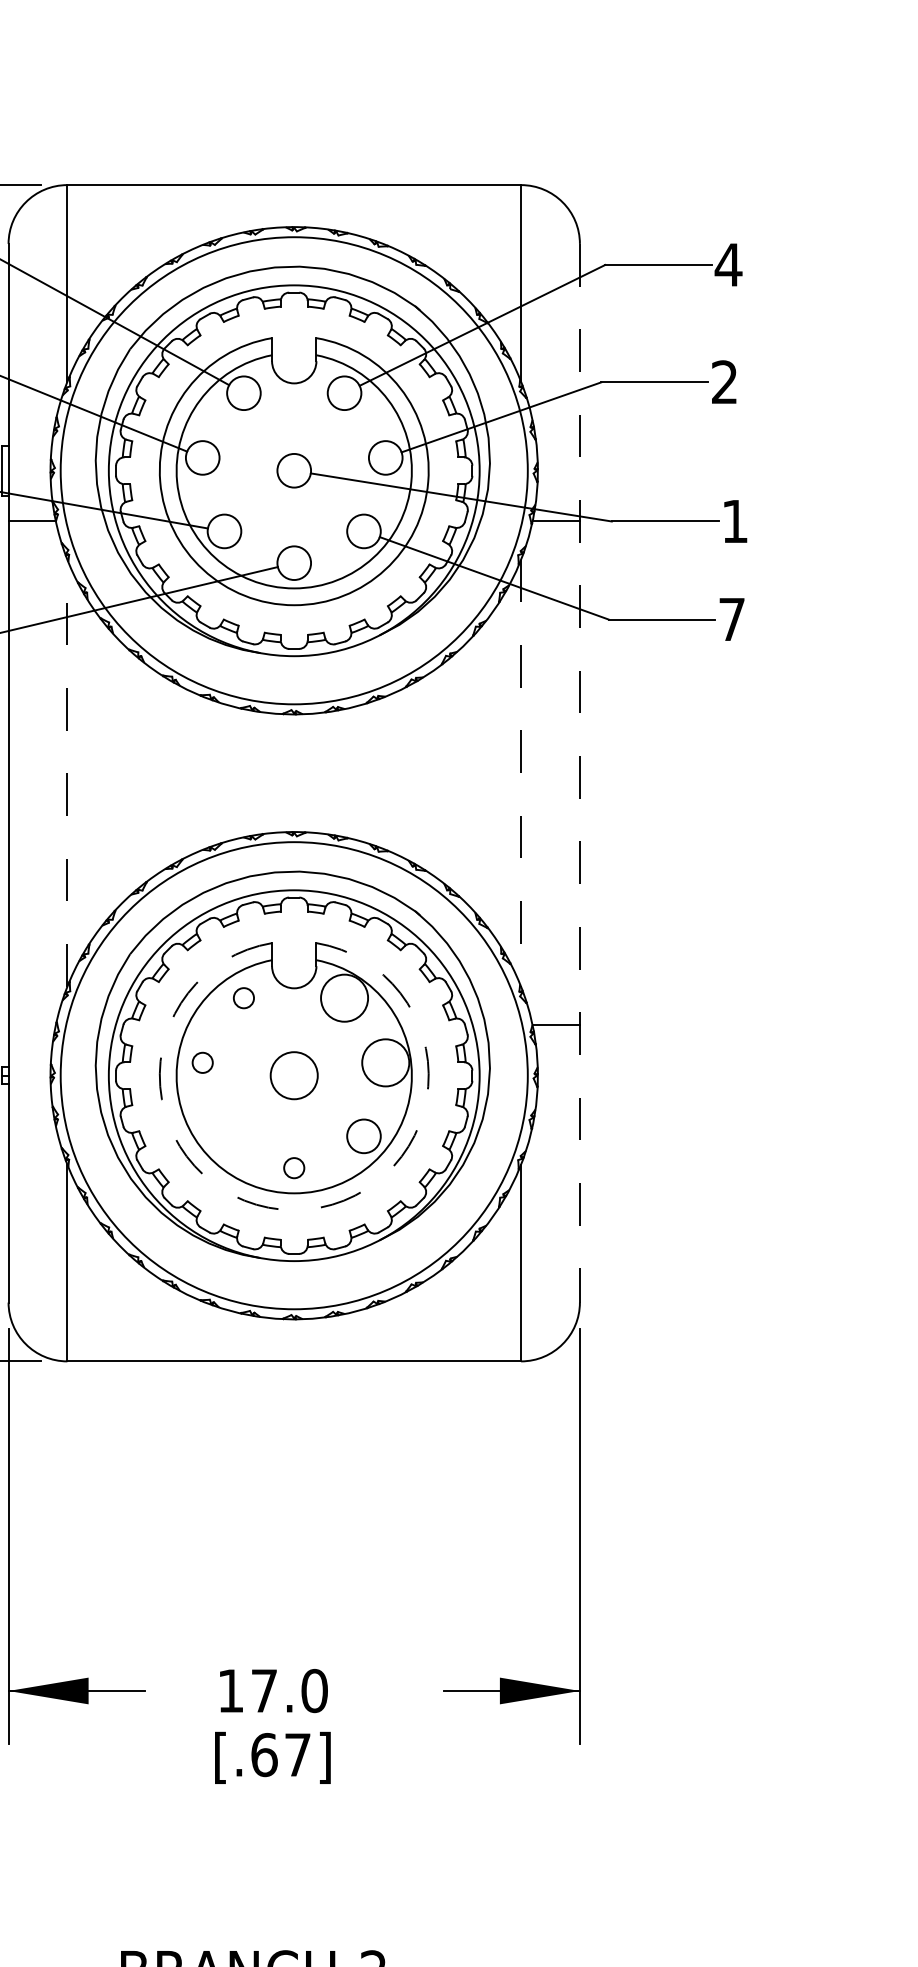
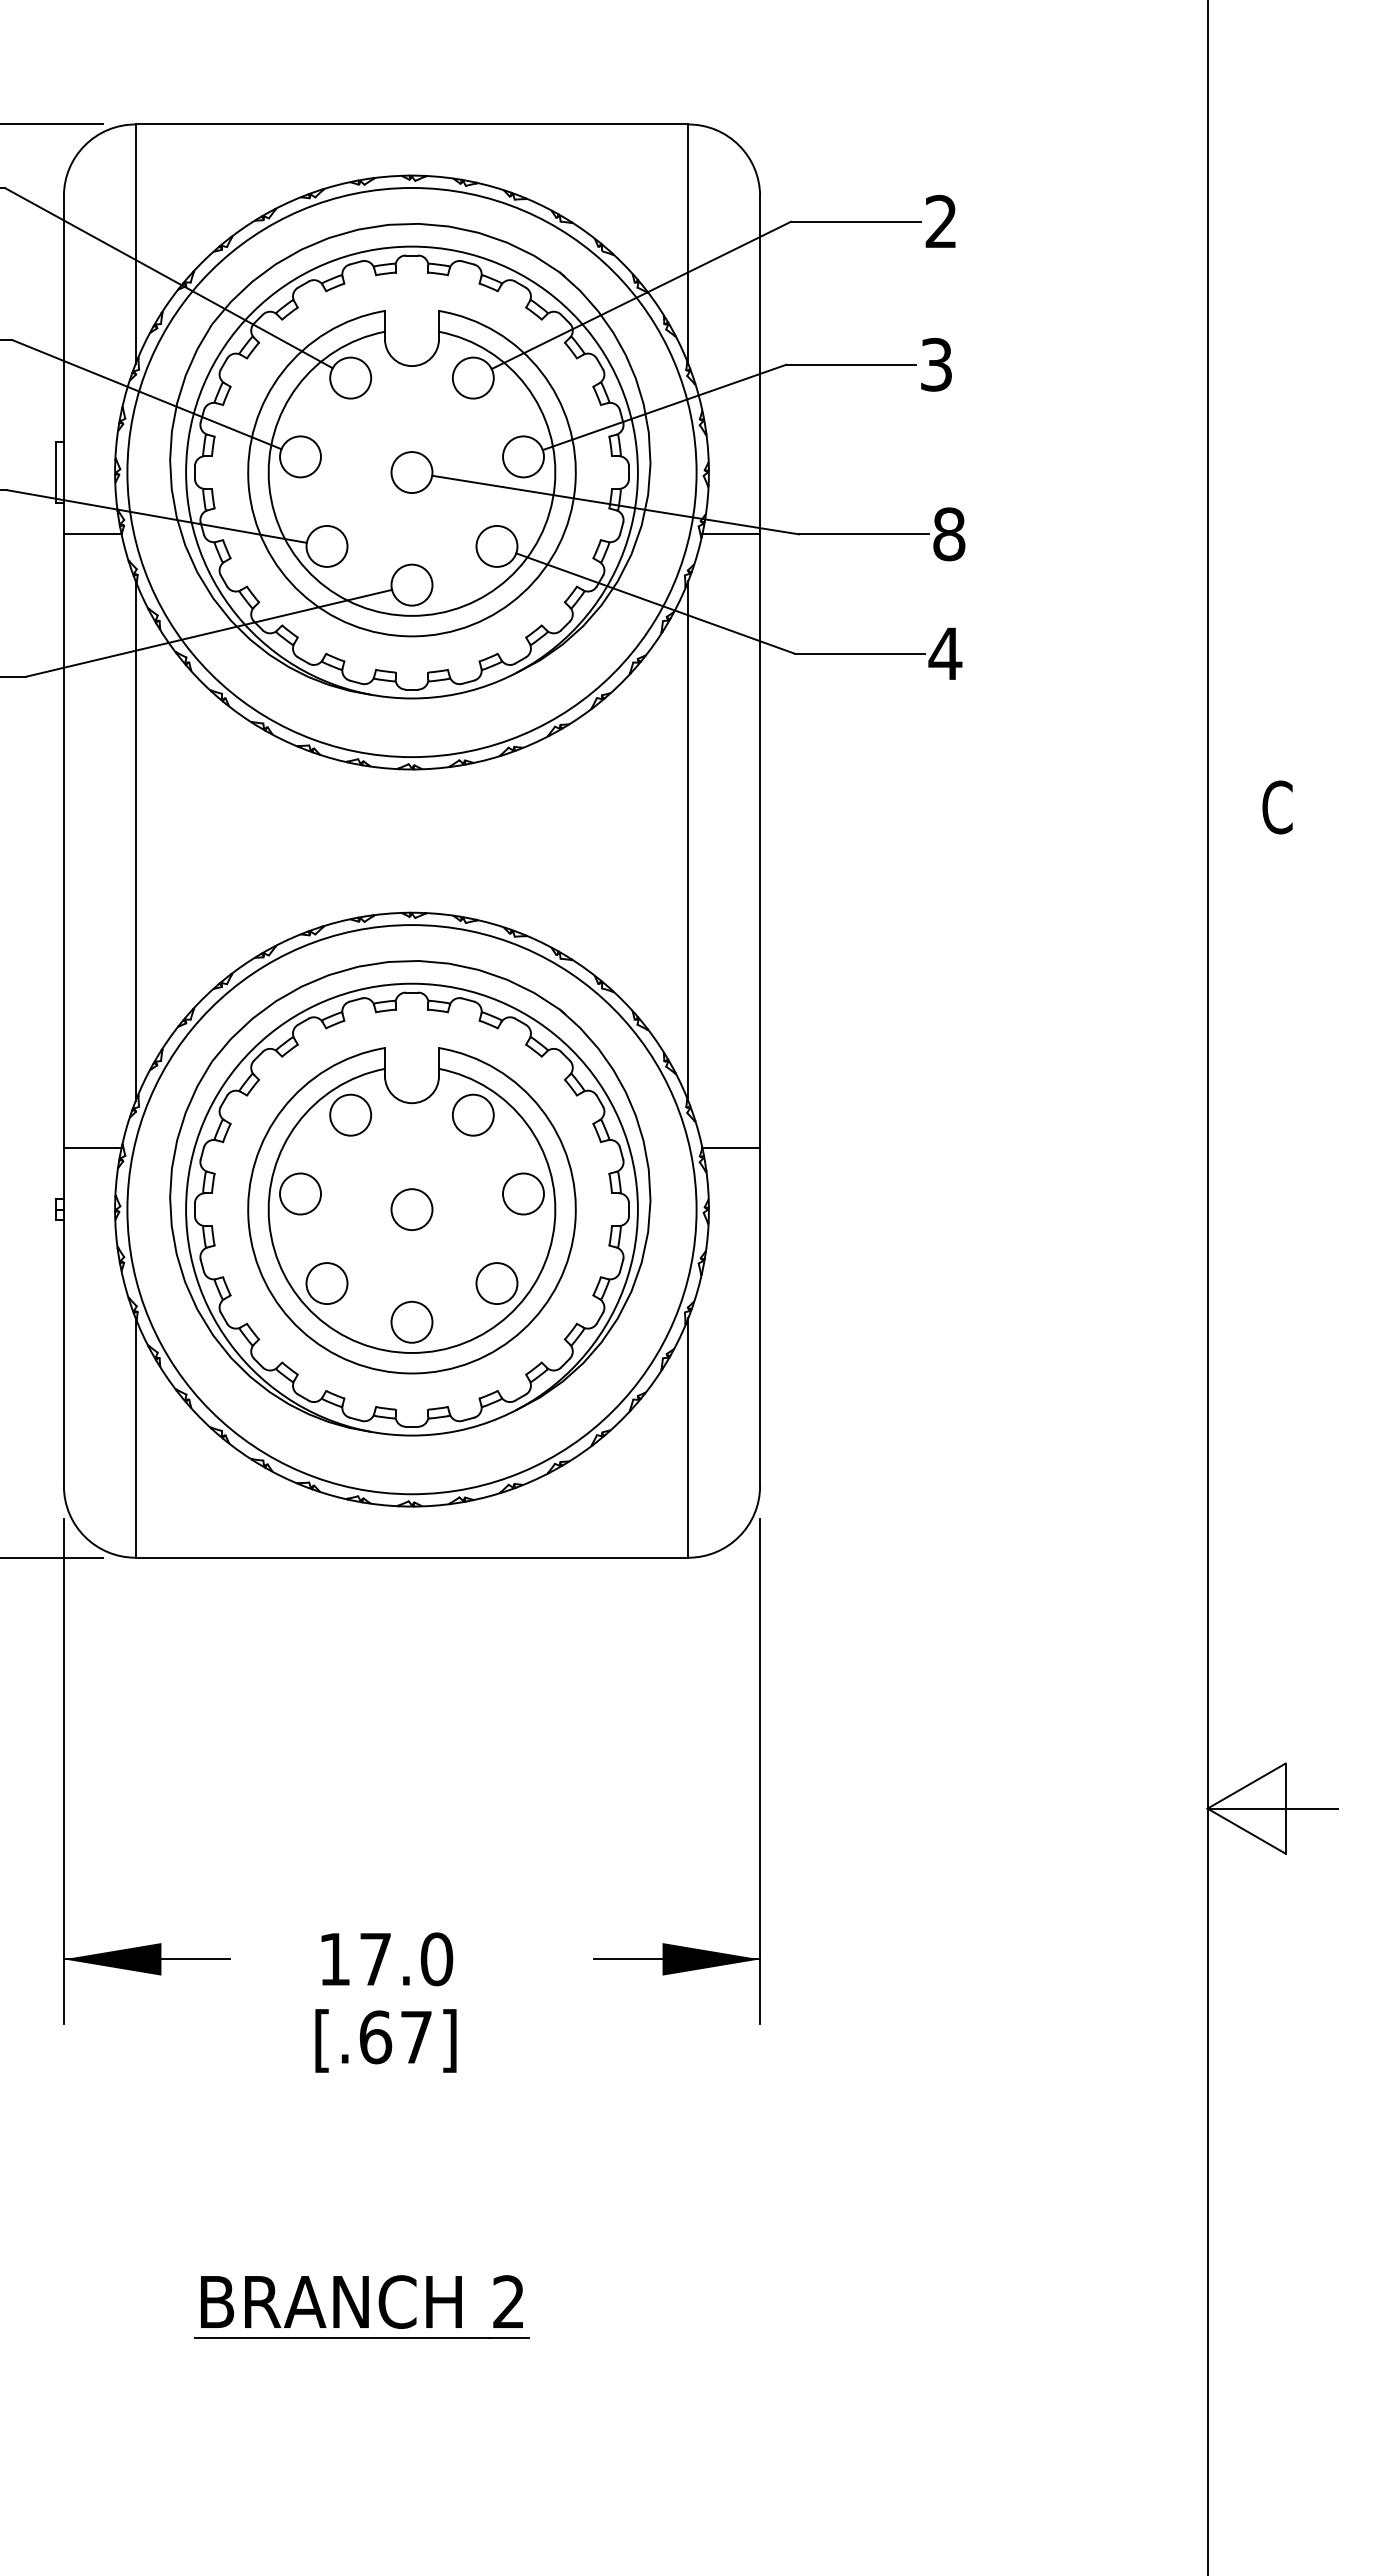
text: (728, 263) -> (941, 220), 4 -> 2
text: (724, 382) -> (936, 364), 2 -> 3
text: (735, 521) -> (949, 534), 1 -> 8
text: (732, 619) -> (945, 653), 7 -> 4
line: (67, 772) -> (135, 840), dashed -> solid
line: (521, 773) -> (688, 841), dashed -> solid
line: (580, 773) -> (760, 841), dashed -> solid
circle: (243, 997) -> (350, 1114), size x1.67
circle: (343, 997) -> (472, 1114), size x0.71
line: (32, 1025) -> (92, 1148), added
circle: (202, 1062) -> (300, 1193), size x1.67
circle: (385, 1062) -> (523, 1193), size x0.71
circle: (293, 1075) -> (411, 1209), size x0.71
circle: (224, 1136) -> (326, 1283), added
circle: (293, 1167) -> (411, 1321), size x1.67
arc: (294, 1210) -> (412, 1373), dashed -> solid

